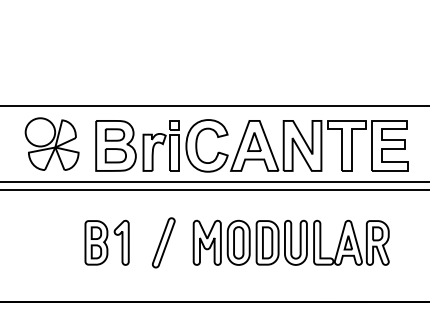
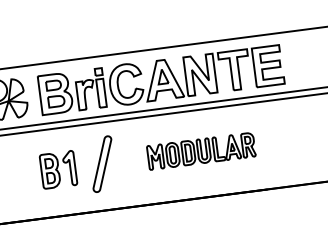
part: (163, 242) -> (102, 163), size x1.4
part: (290, 242) -> (200, 151), size x0.7

